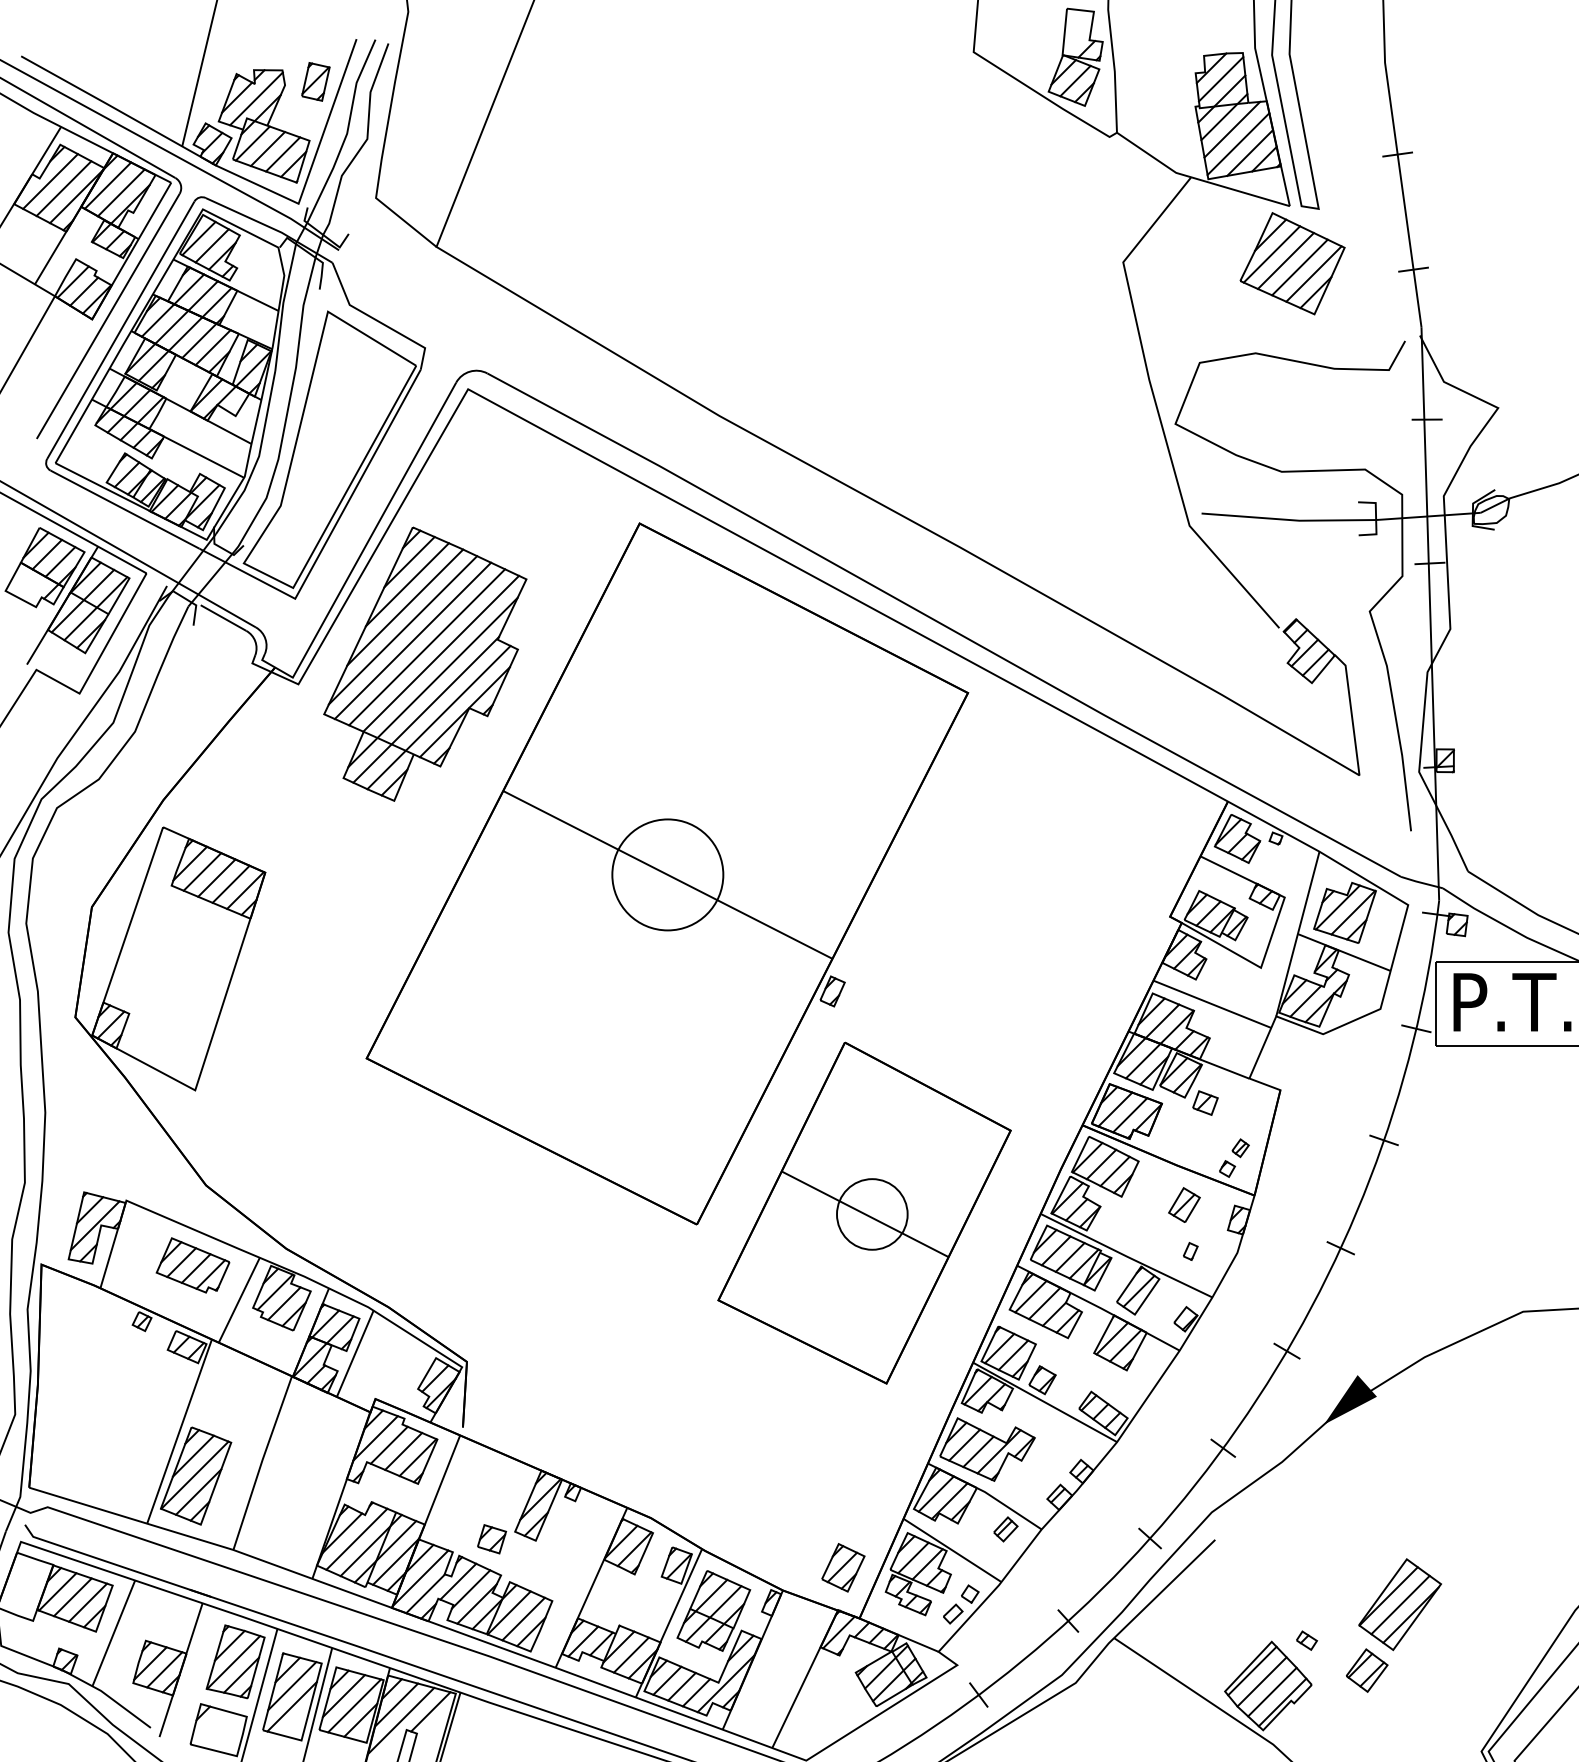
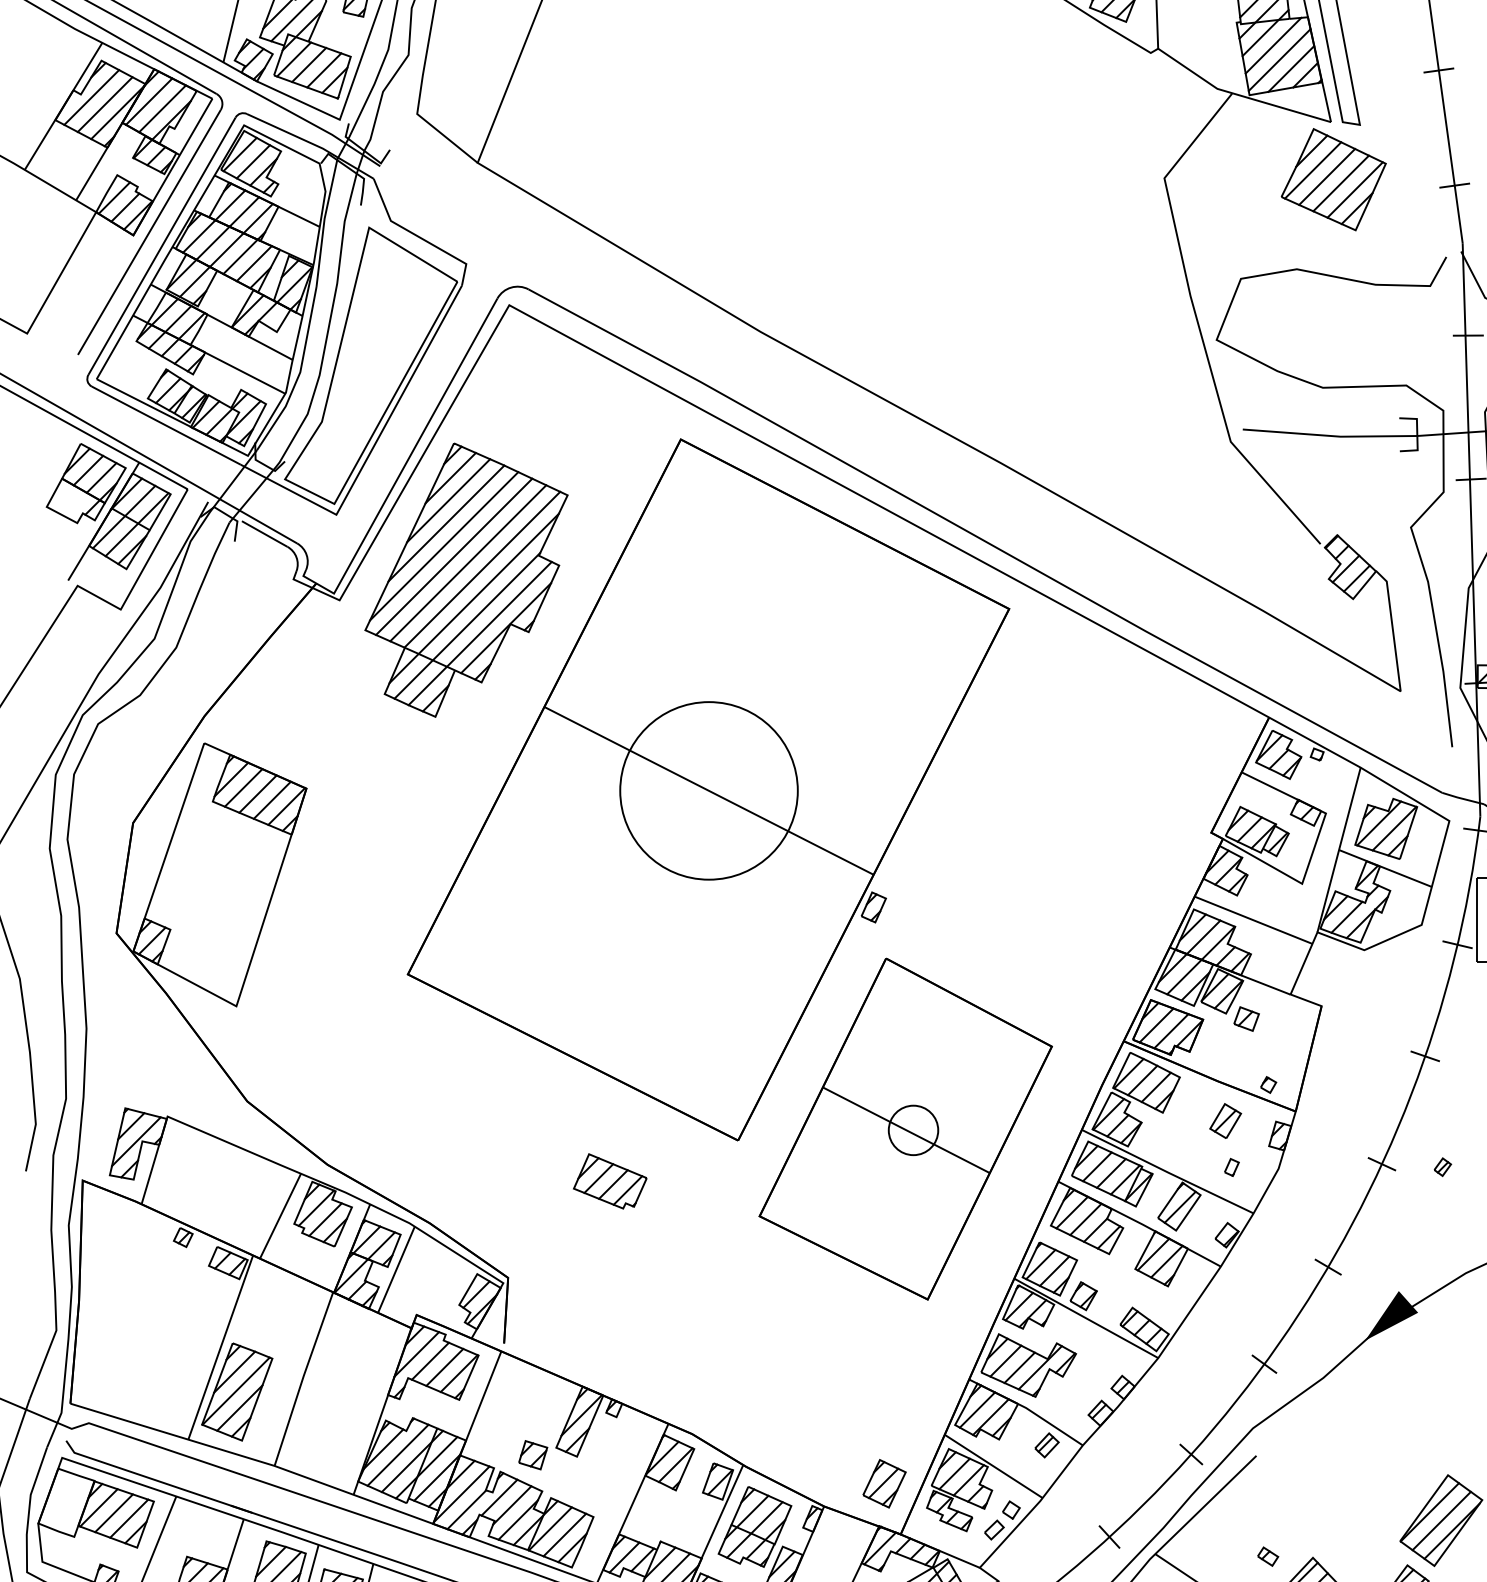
circle: (667, 874) -> (708, 790), size x1.6
part: (1240, 1148) -> (1442, 1167), moved
circle: (872, 1214) -> (913, 1130), size x0.7
part: (192, 1265) -> (609, 1181), moved
part: (1306, 1640) -> (1267, 1556), moved

